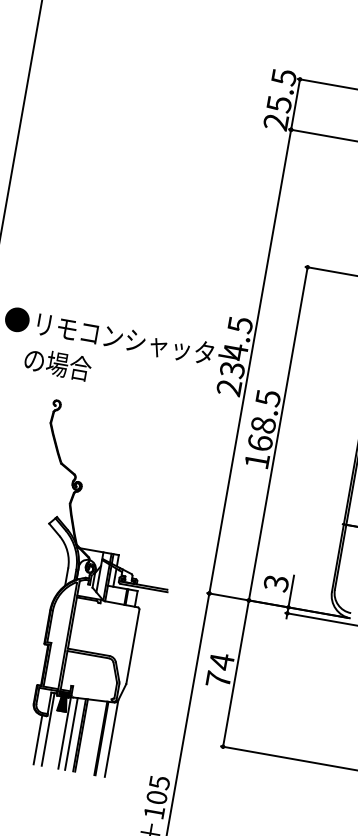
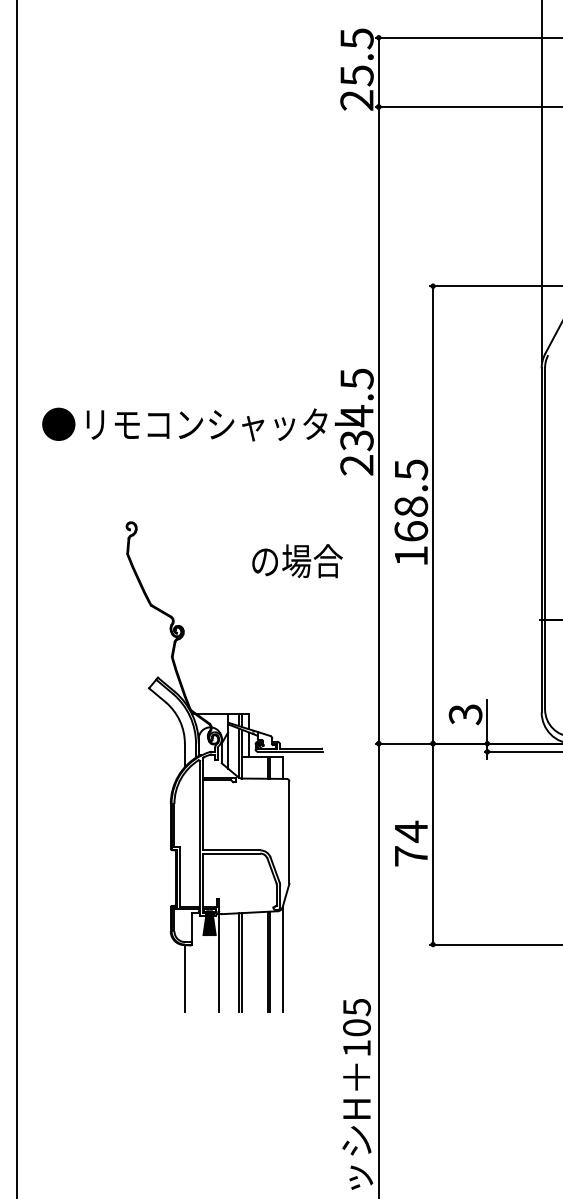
text: (58, 364) -> (297, 561), moved
line: (48, 729) -> (196, 962), removed
line: (71, 733) -> (228, 962), removed

